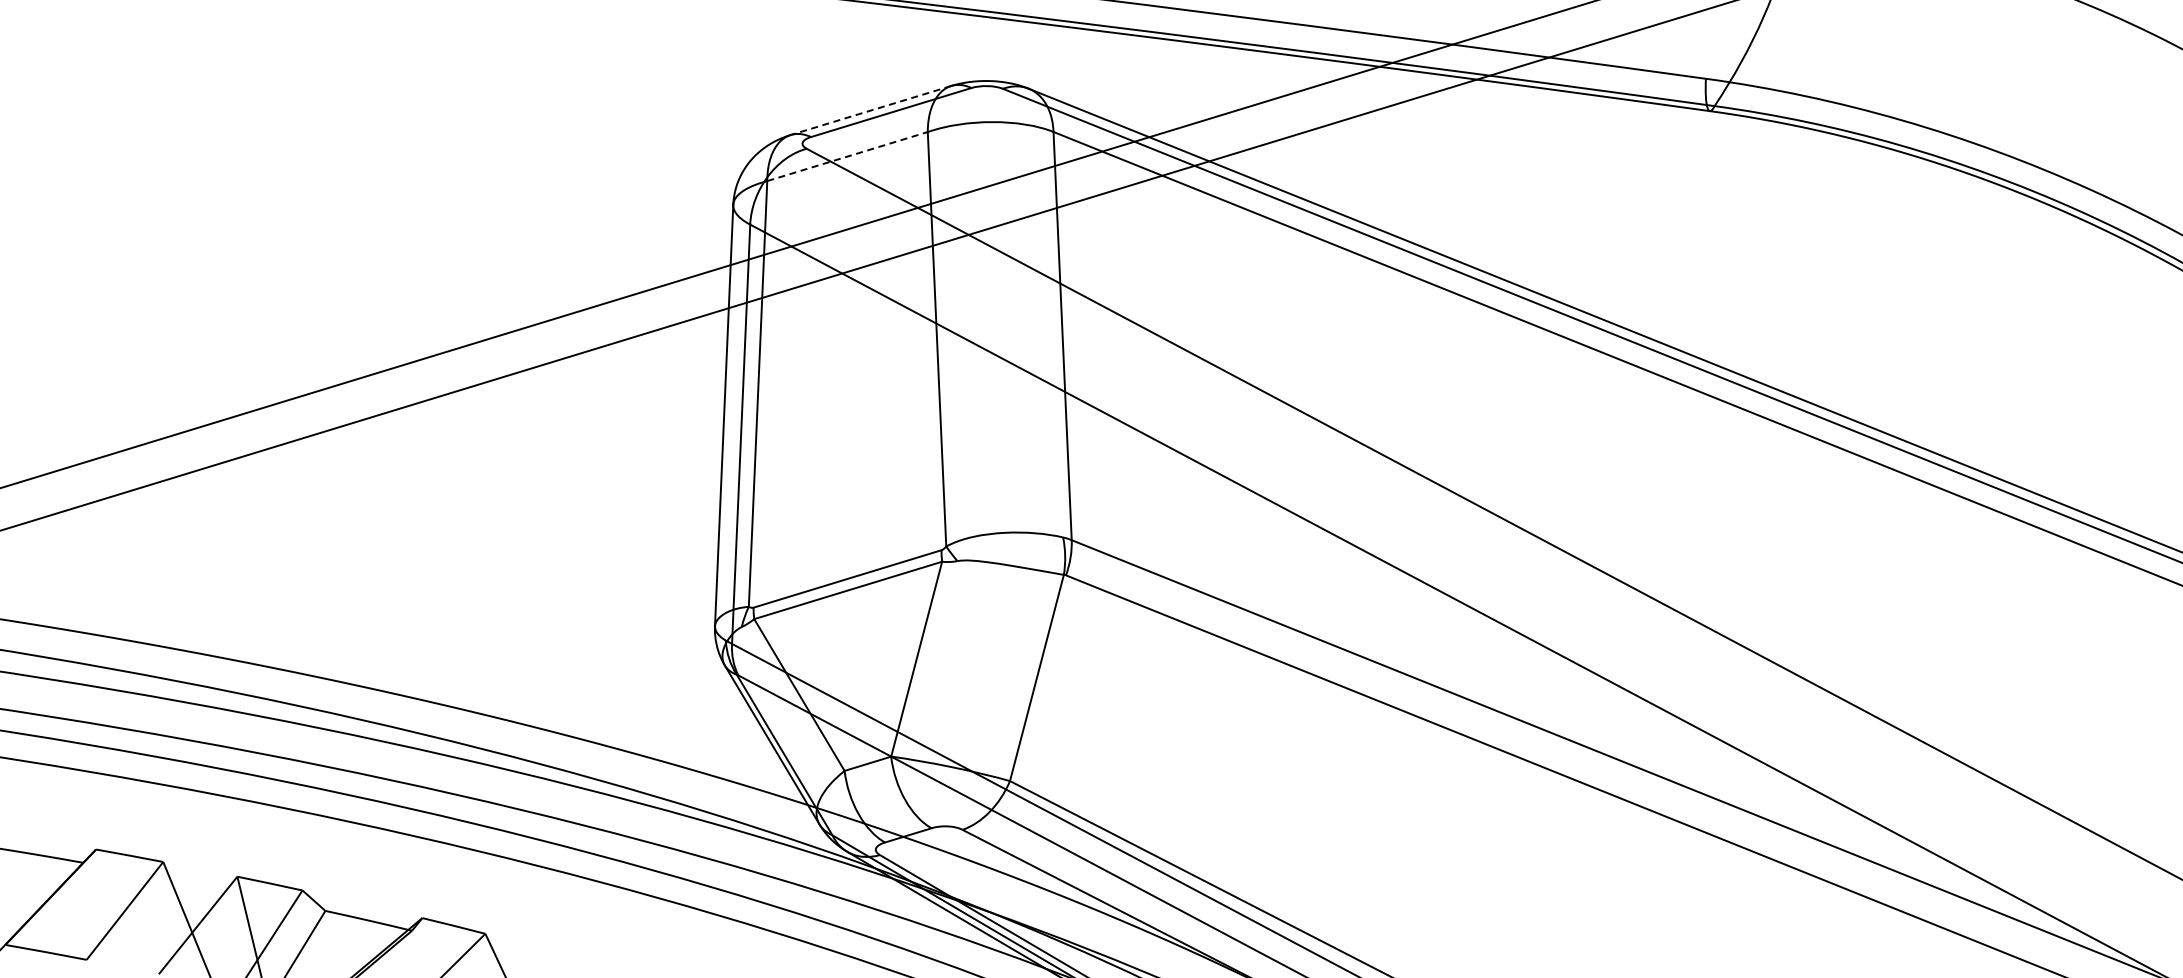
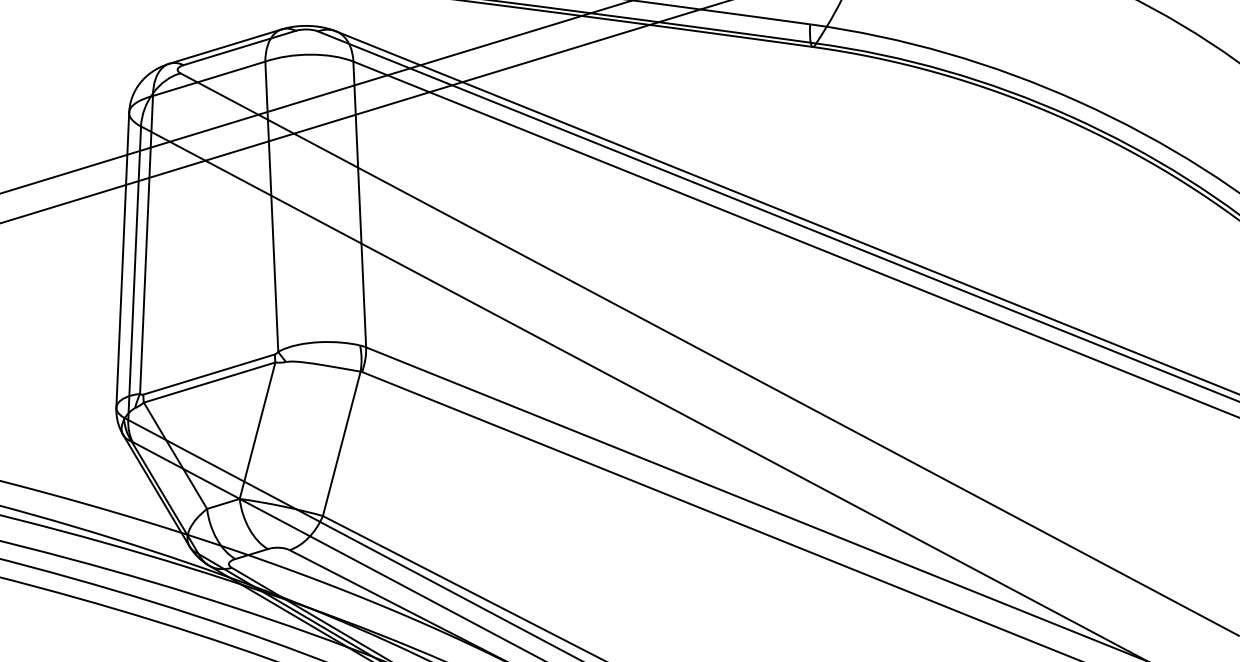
line: (871, 110) -> (225, 46), dashed -> solid
line: (847, 156) -> (209, 78), dashed -> solid

